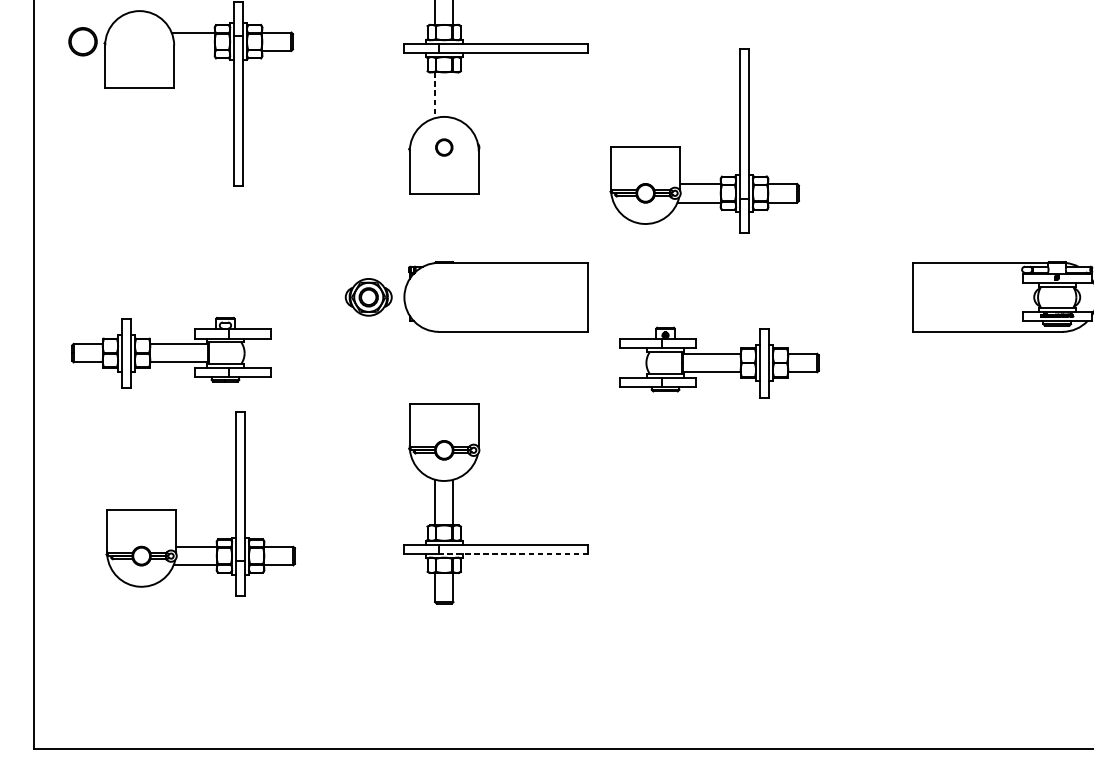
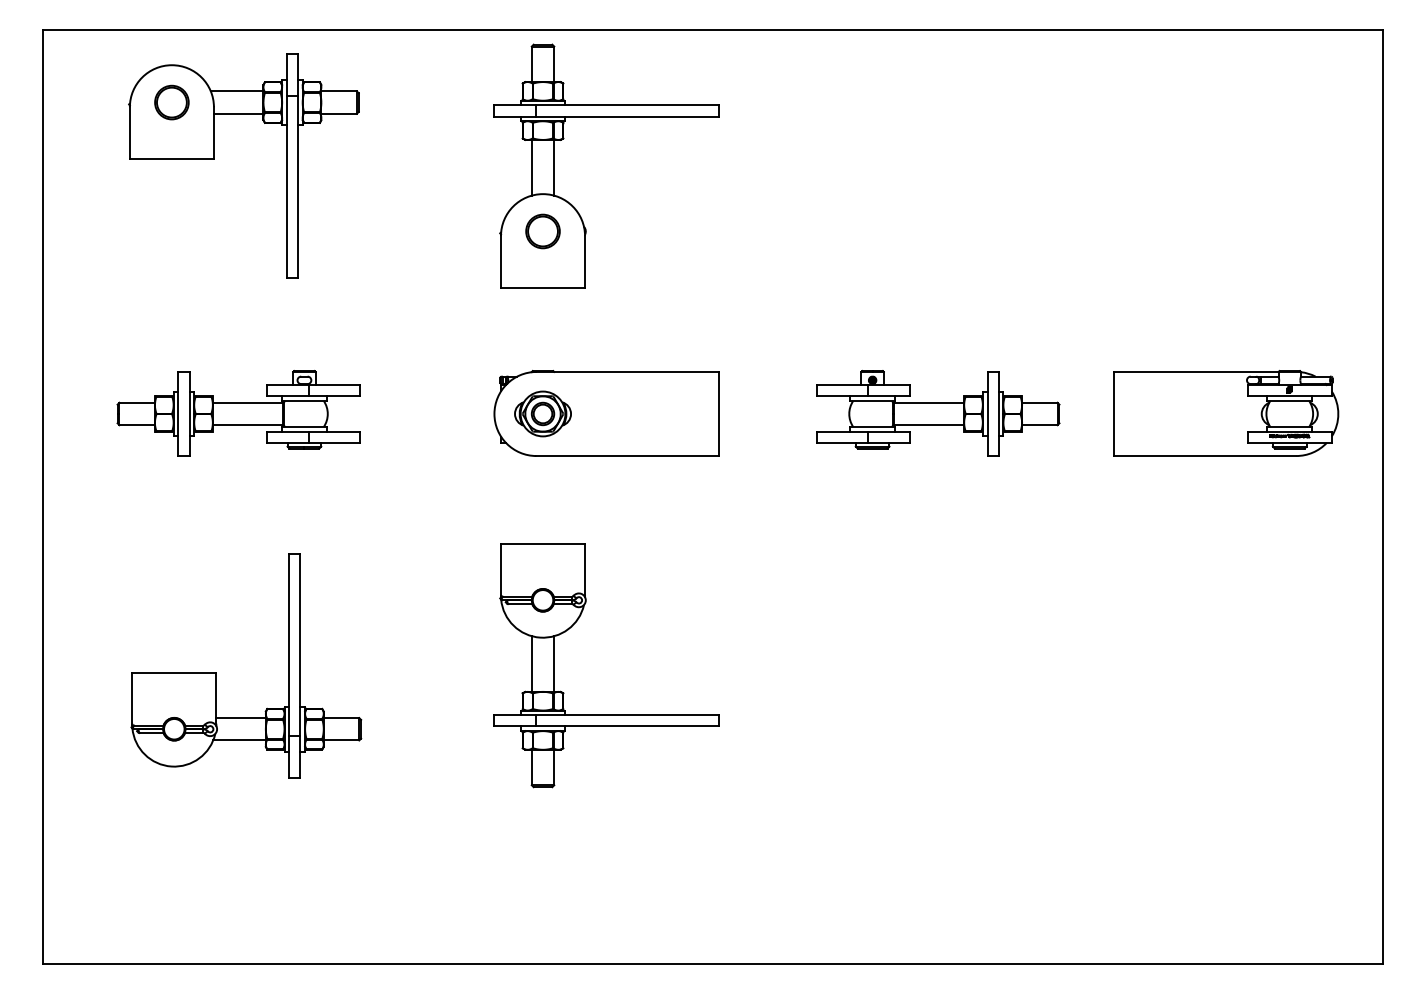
part: (82, 41) -> (171, 102), moved
line: (194, 50) -> (238, 113), added
line: (434, 95) -> (531, 167), dashed -> solid
line: (453, 95) -> (554, 167), added
part: (680, 146) -> (830, 230), removed
part: (443, 147) -> (542, 231), size x1.67
part: (368, 296) -> (542, 413), moved
part: (171, 352) -> (238, 413), moved
part: (719, 362) -> (938, 413), moved
line: (513, 553) -> (627, 726), dashed -> solid

